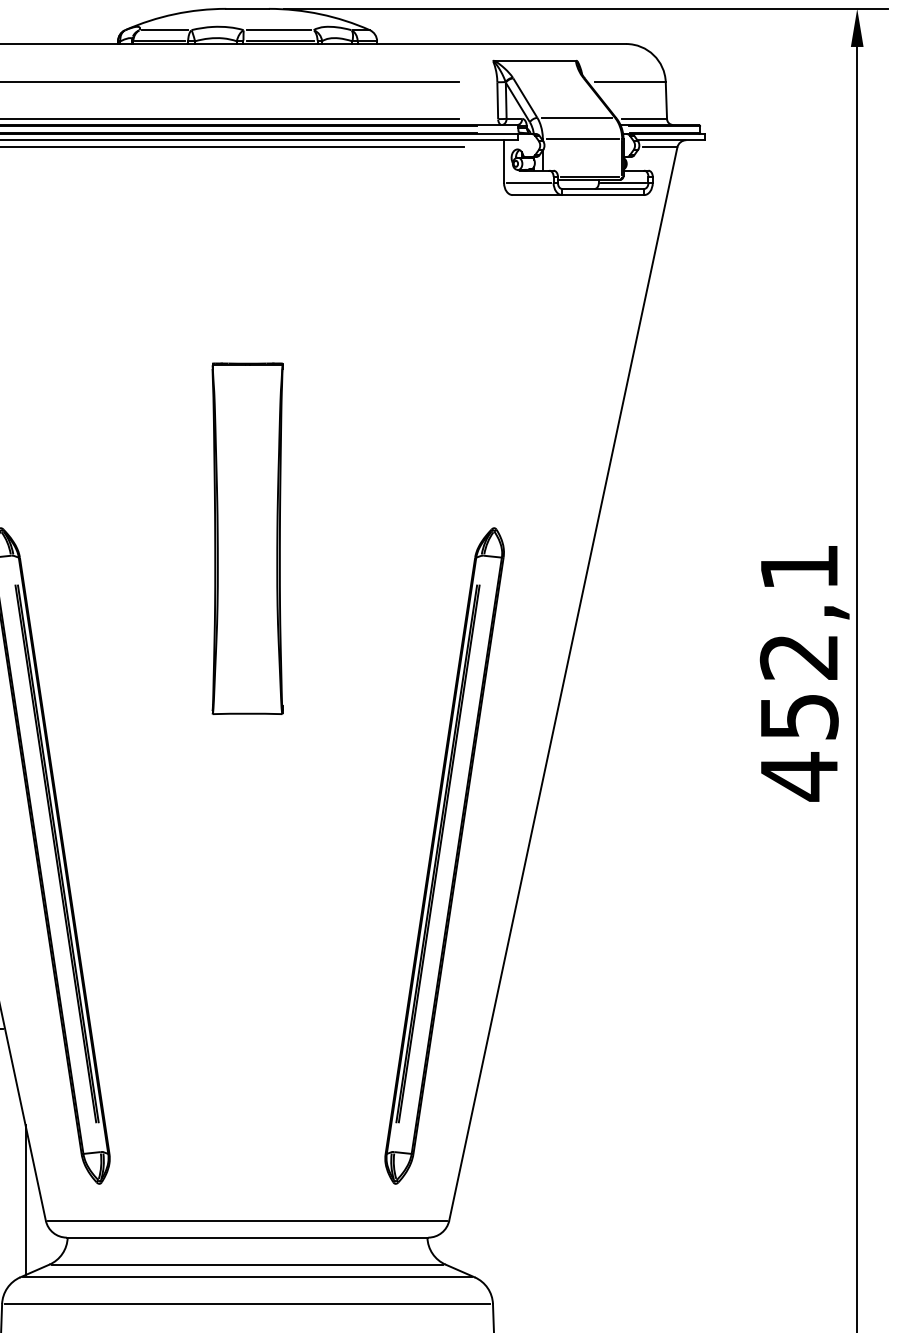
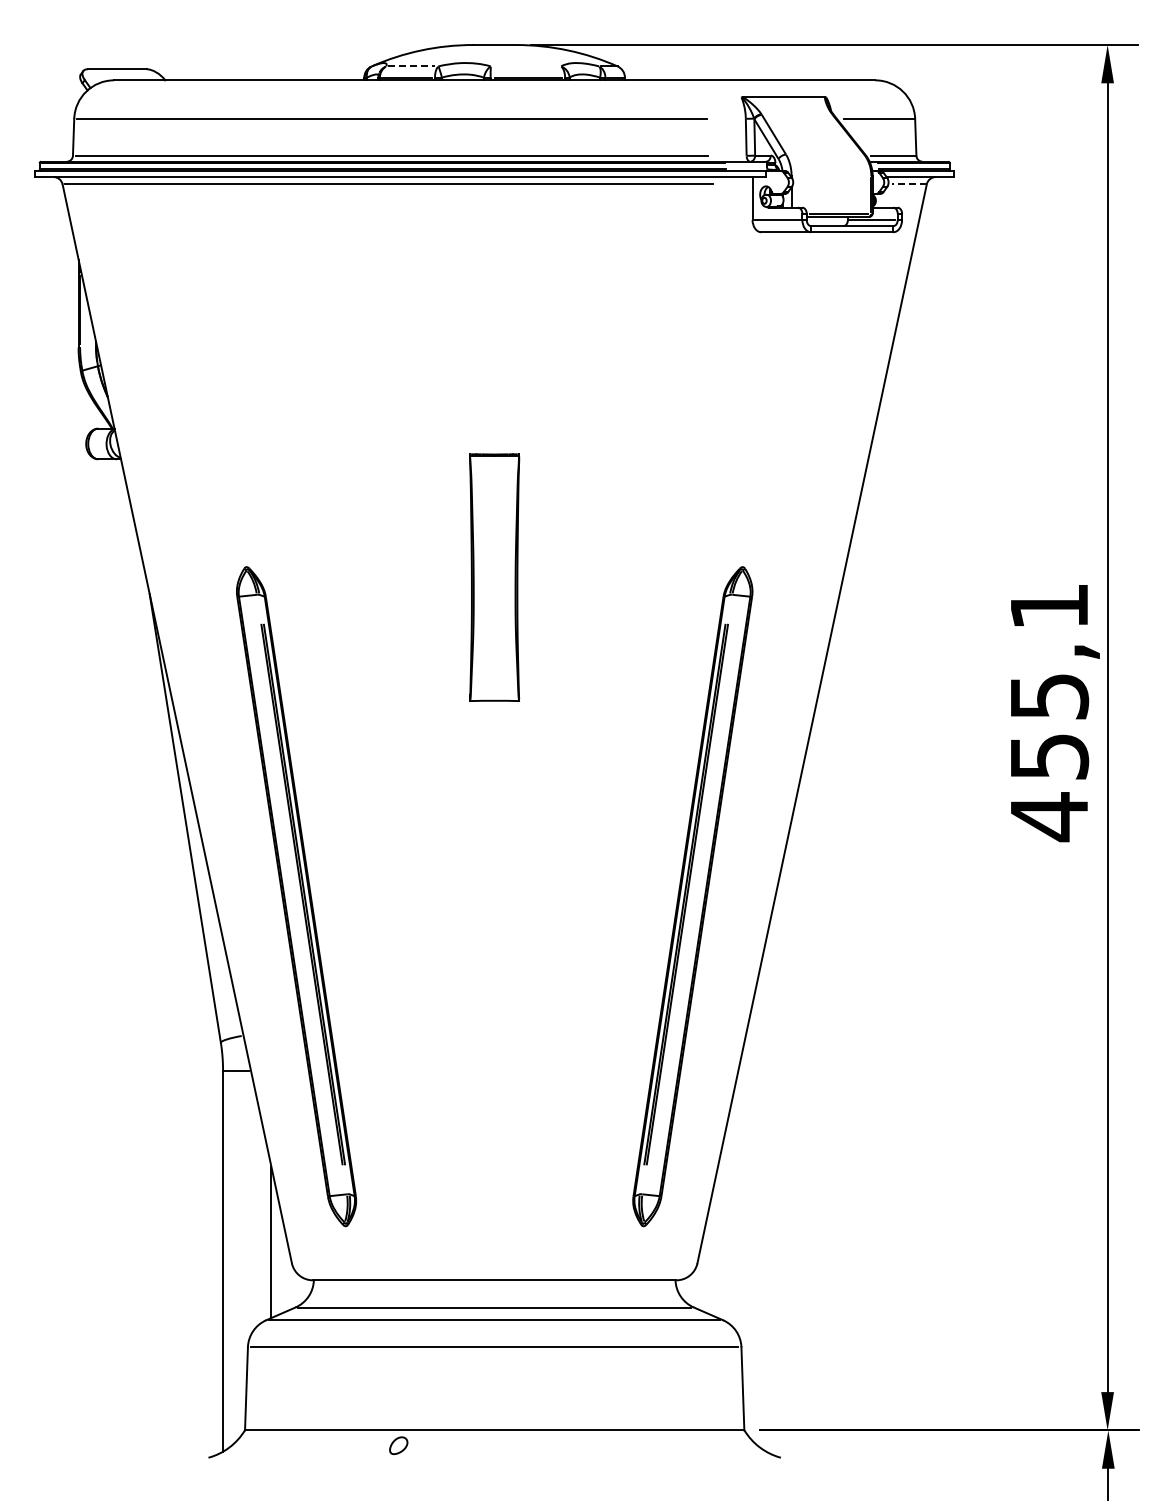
line: (165, 30) -> (412, 66), solid -> dashed
line: (278, 30) -> (525, 66), removed
line: (576, 117) -> (825, 154), removed
line: (582, 139) -> (831, 176), removed
line: (659, 147) -> (908, 184), solid -> dashed
part: (247, 538) -> (494, 577), size x0.7
text: (799, 656) -> (1049, 696), 452,1 -> 455,1
line: (247, 1220) -> (494, 1263), removed

